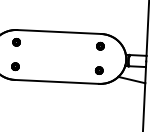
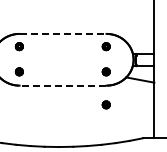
line: (59, 31) -> (63, 33), solid -> dashed
line: (56, 81) -> (62, 85), solid -> dashed
part: (97, 102) -> (105, 104), added

